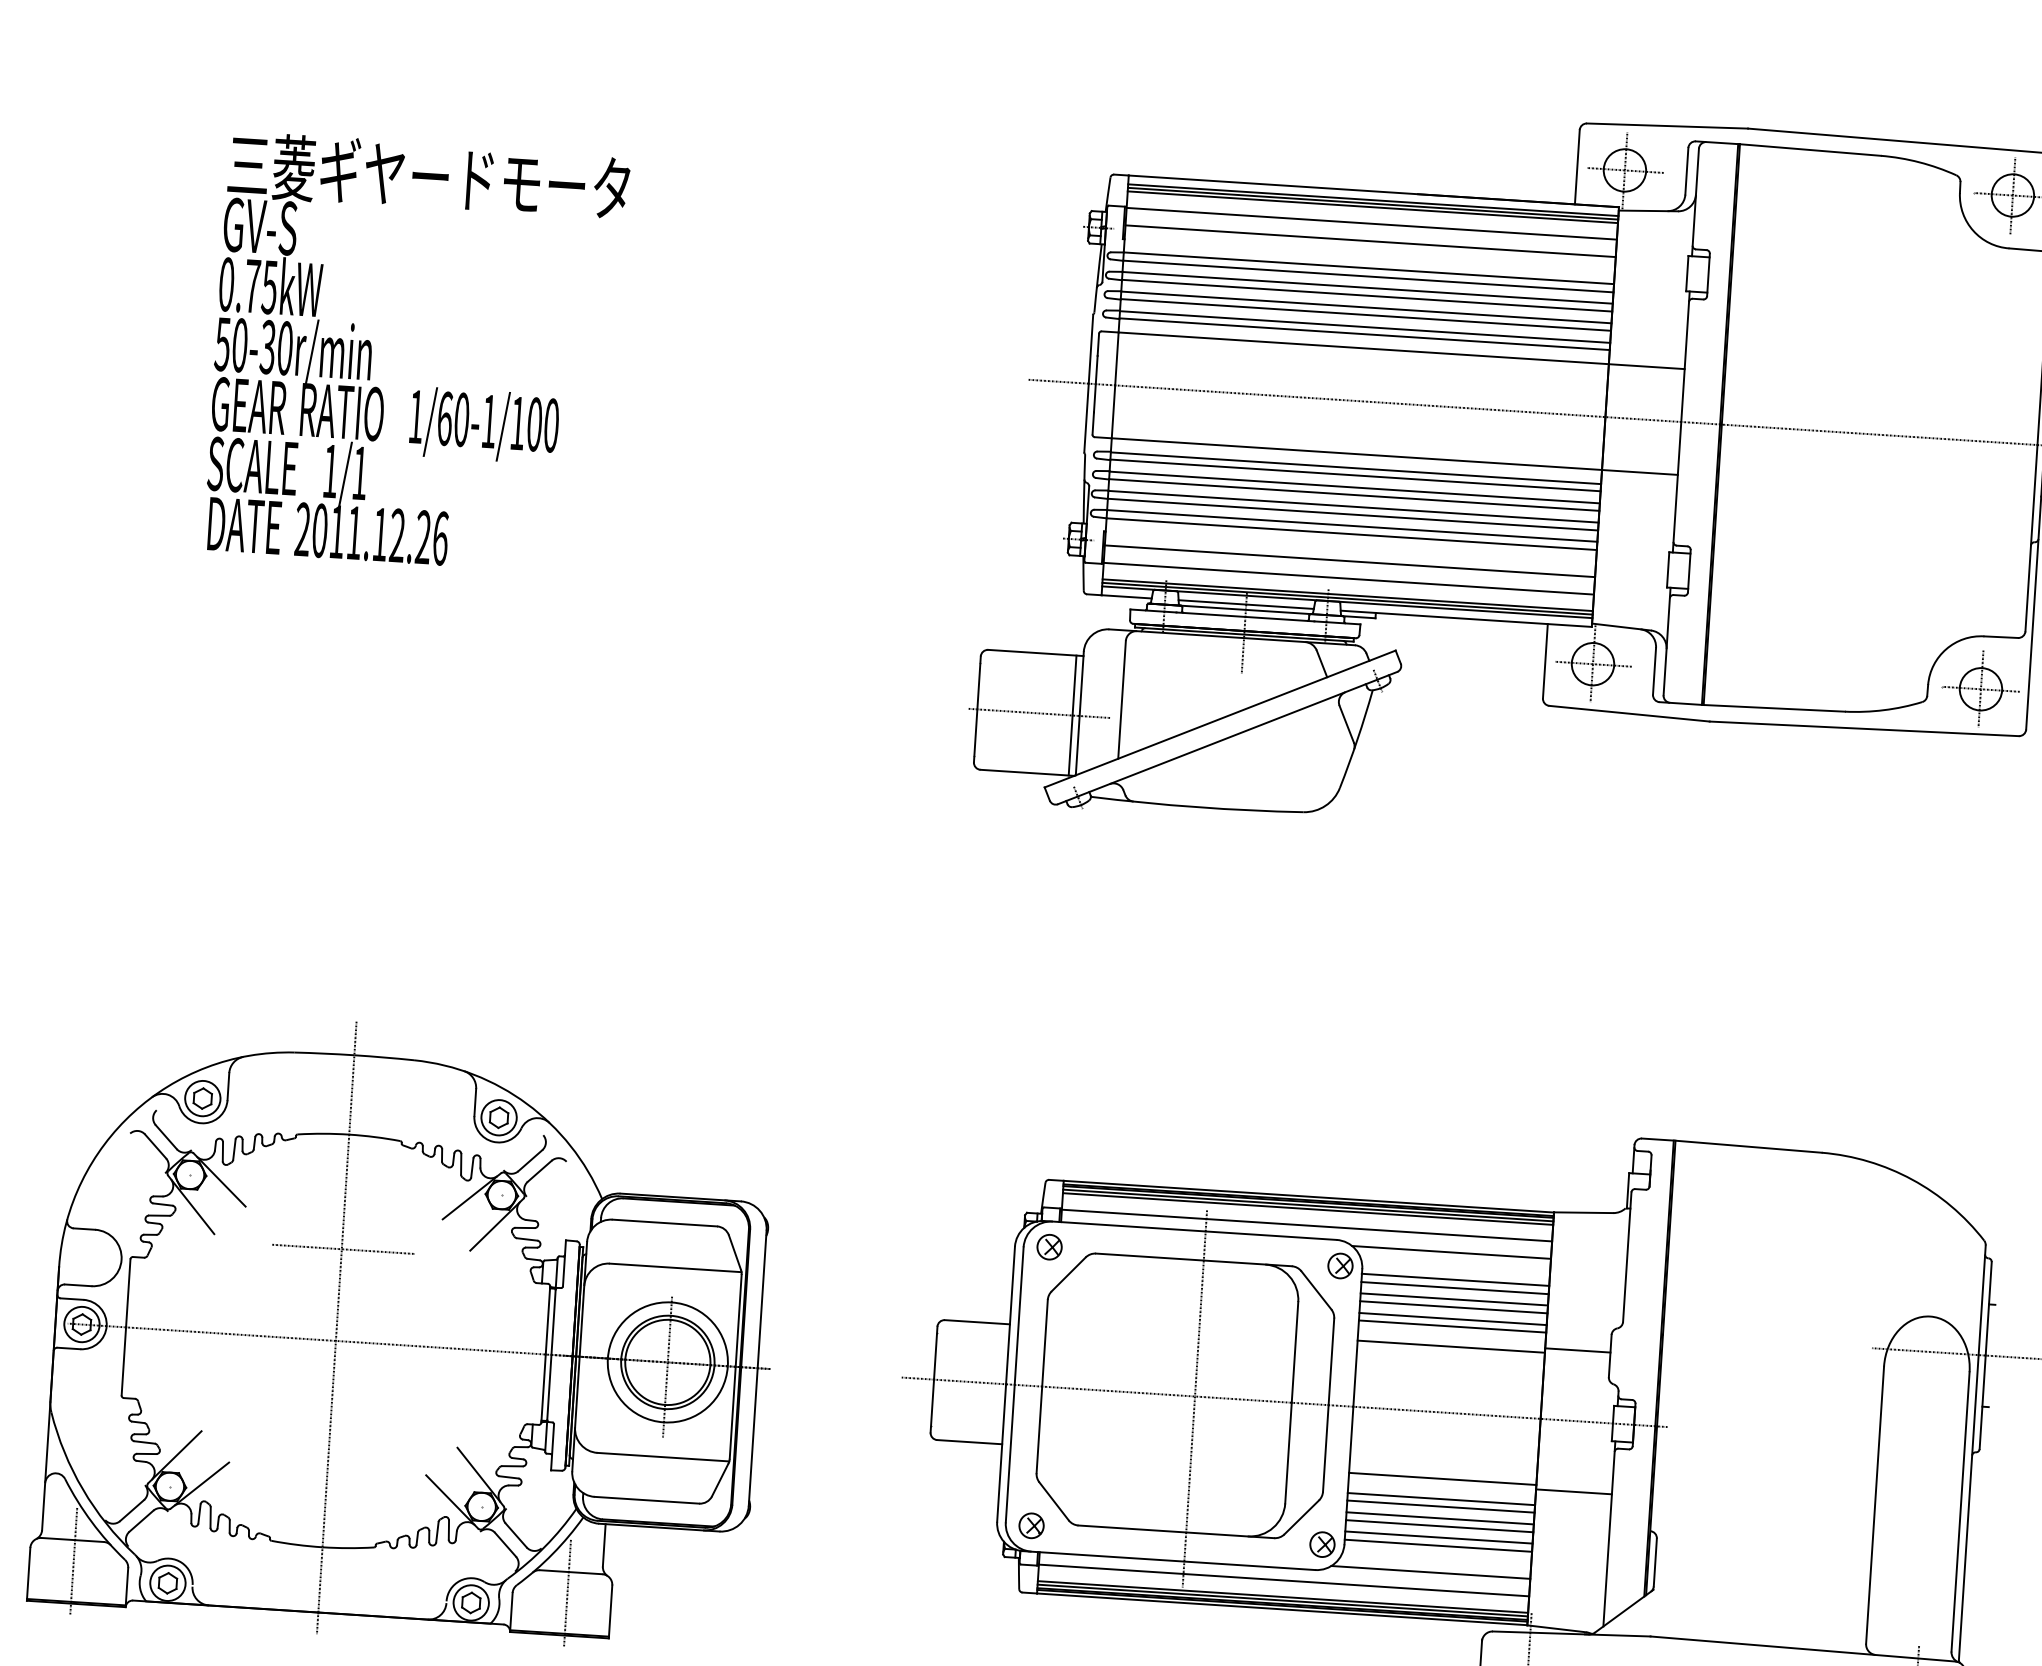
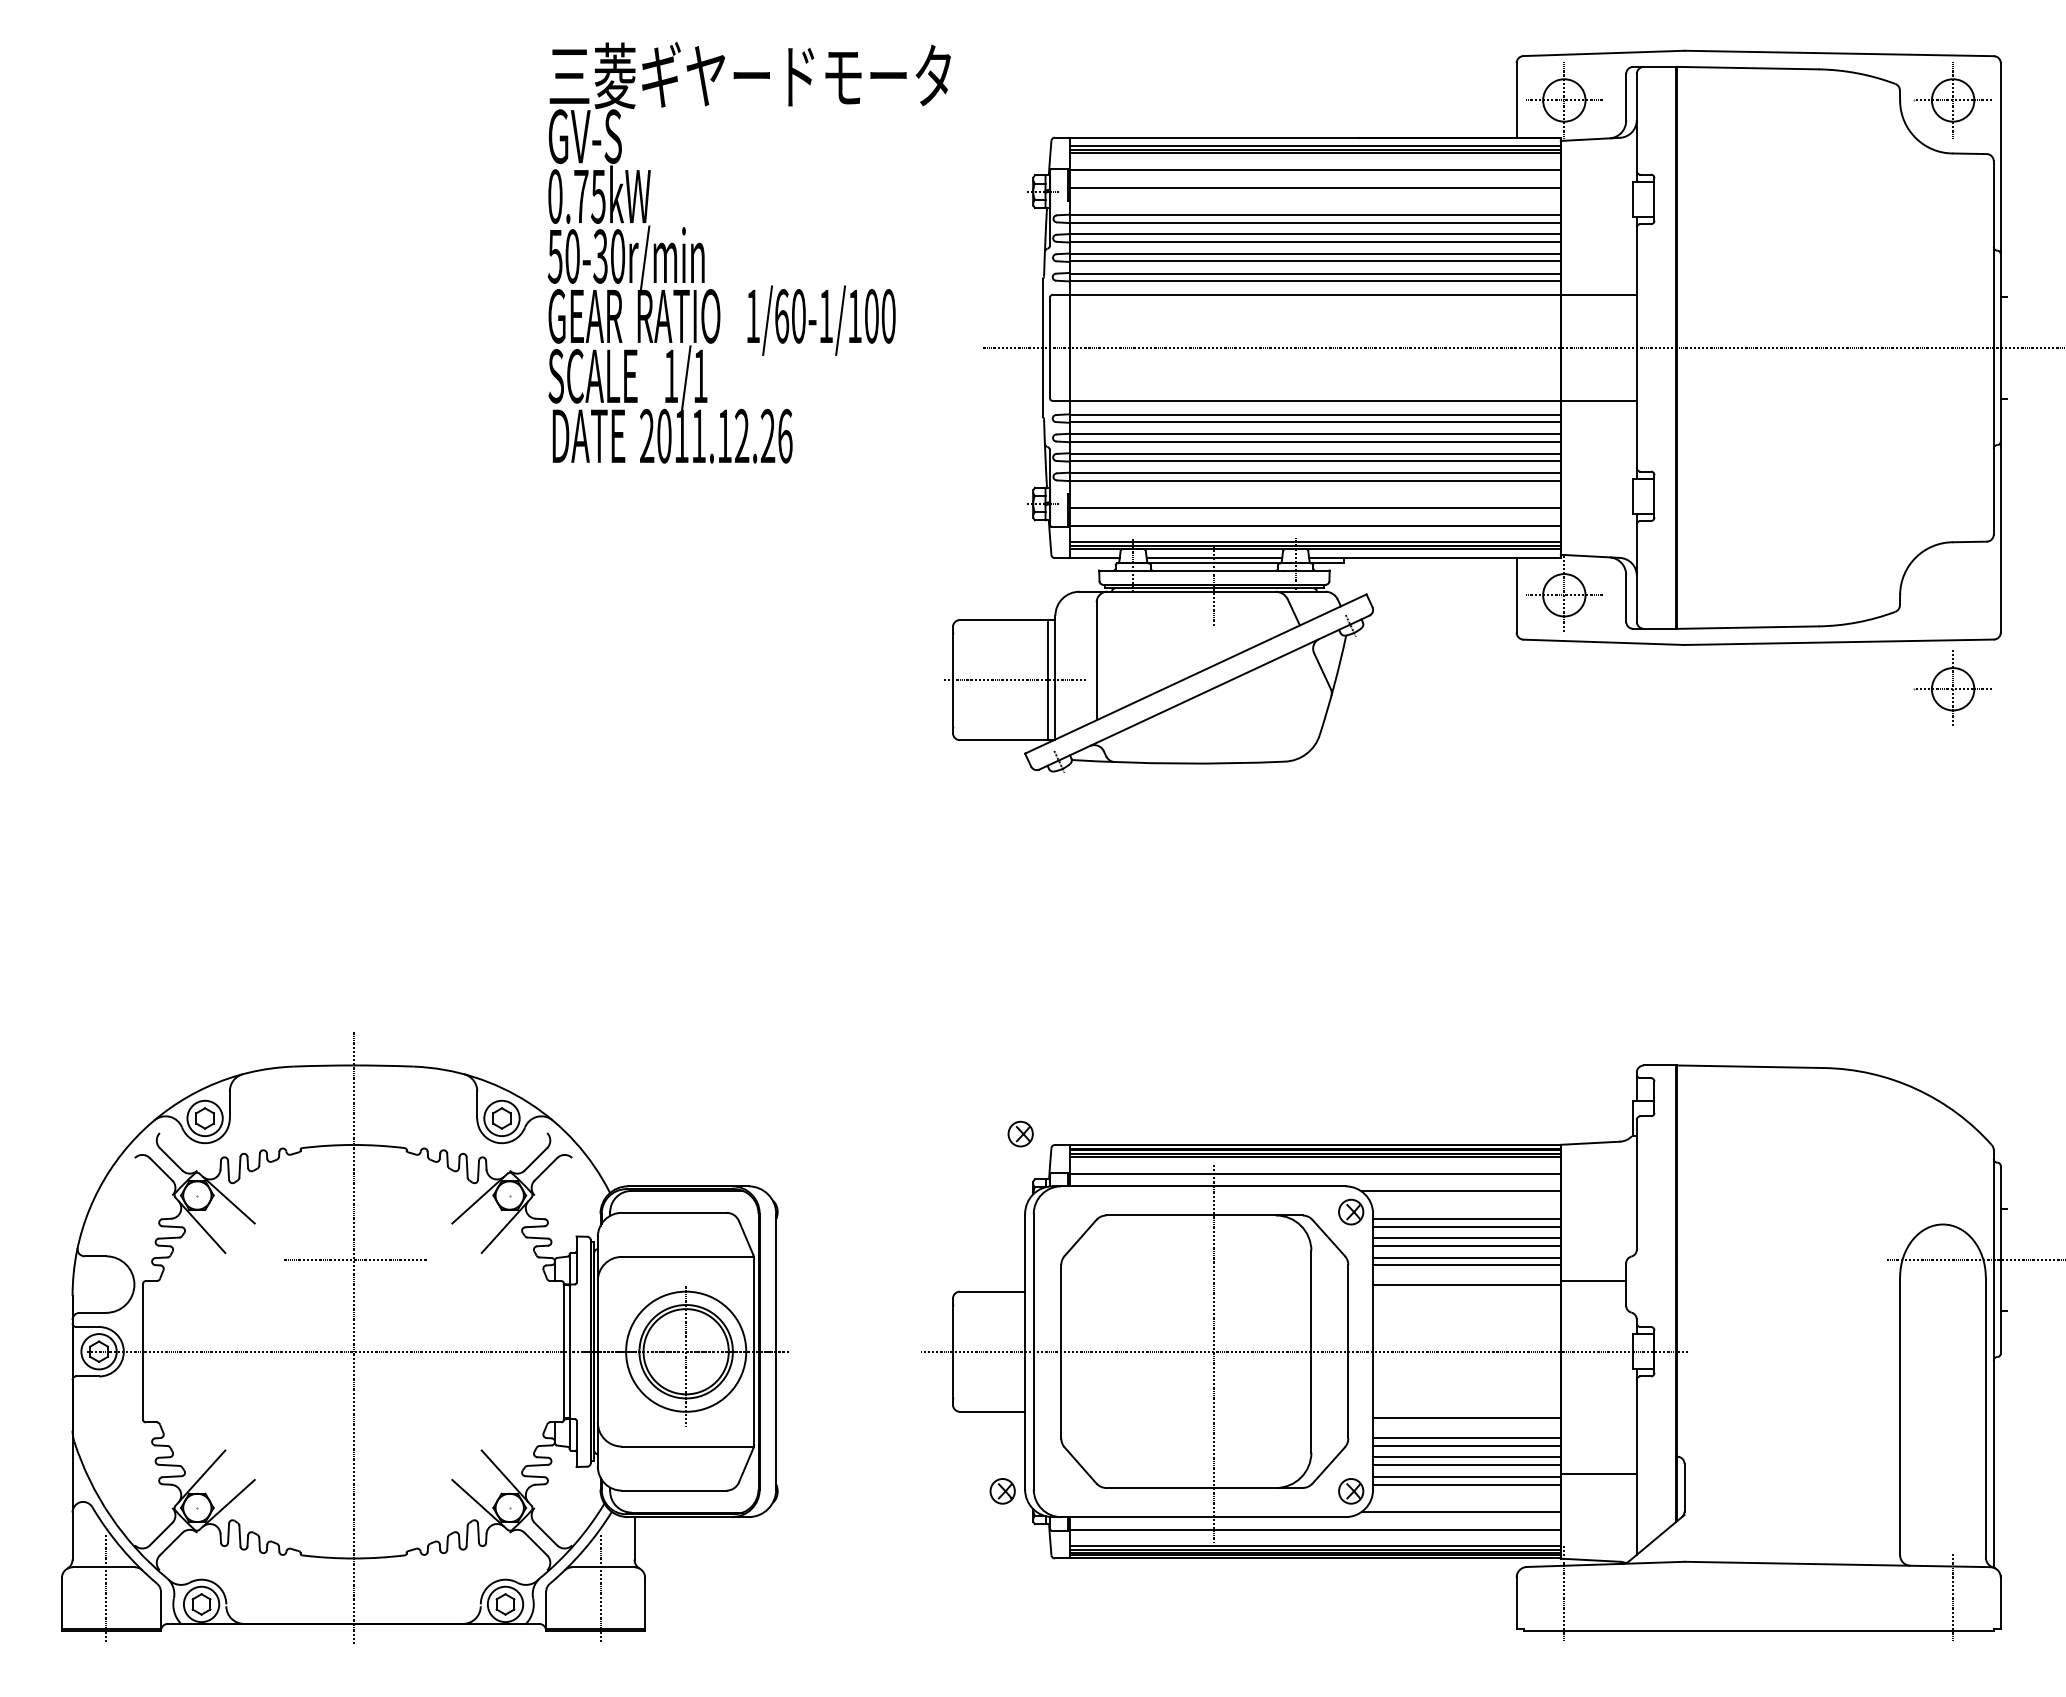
text: (415, 352) -> (748, 252), moved
part: (1980, 687) -> (1952, 687), moved
part: (1049, 1246) -> (1020, 1133), moved
line: (1573, 1491) -> (1598, 1474), moved
part: (1031, 1525) -> (1002, 1491), moved

